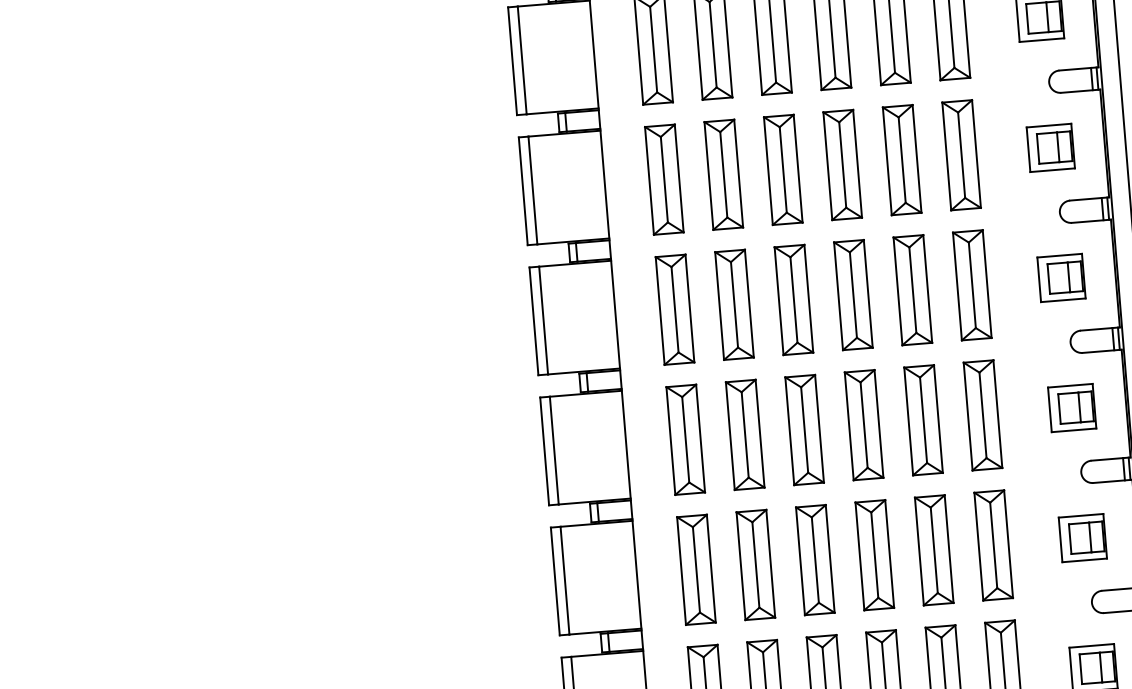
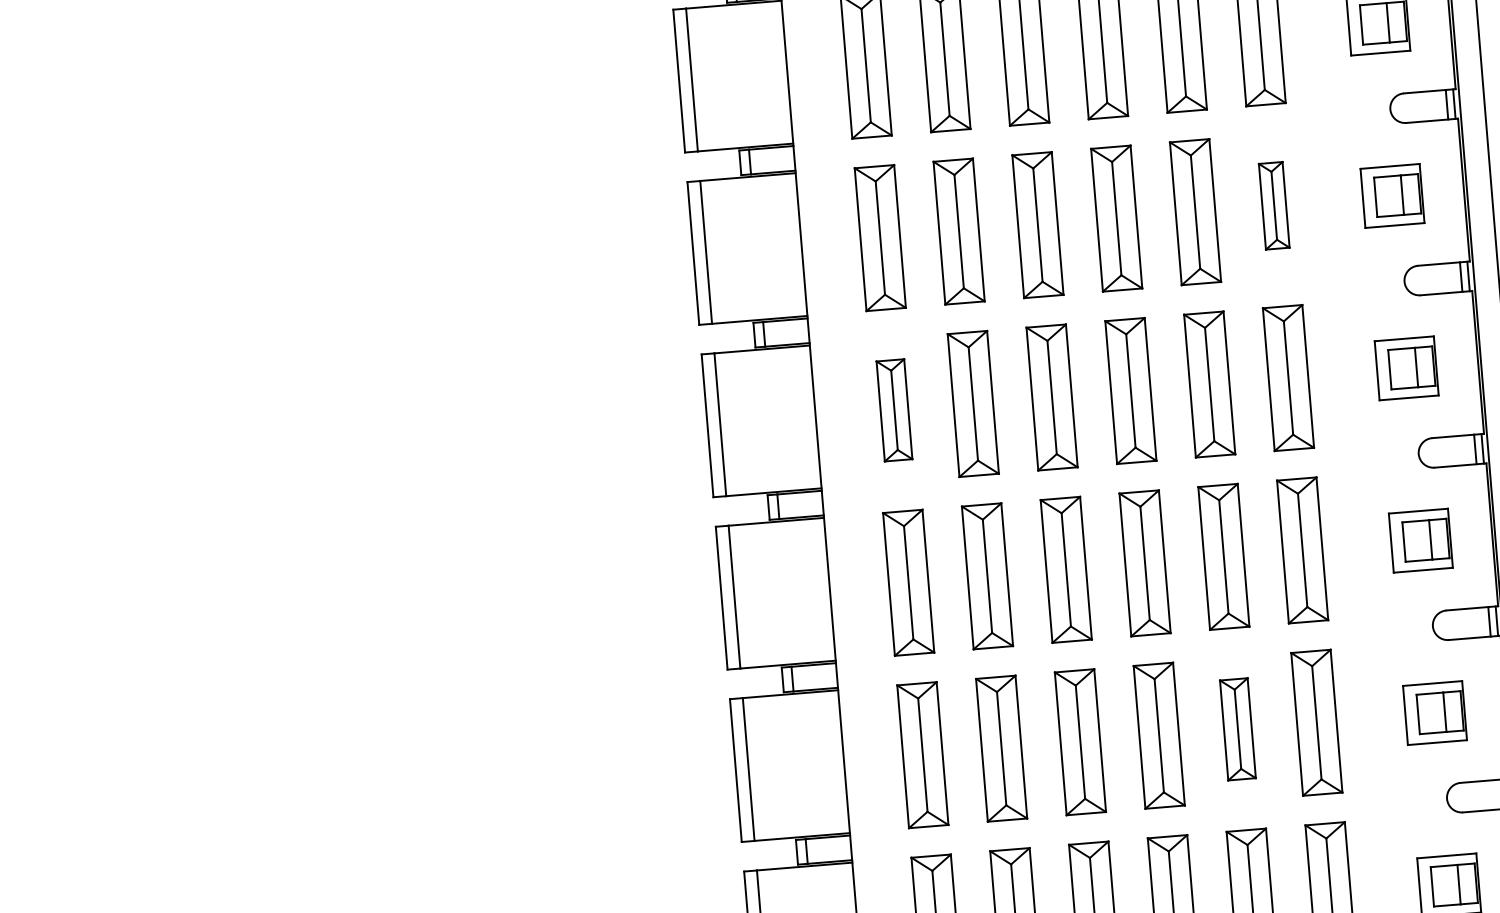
part: (961, 155) -> (1274, 206), size x0.6
part: (674, 309) -> (893, 410), size x0.7
part: (933, 550) -> (1237, 729), size x0.7

